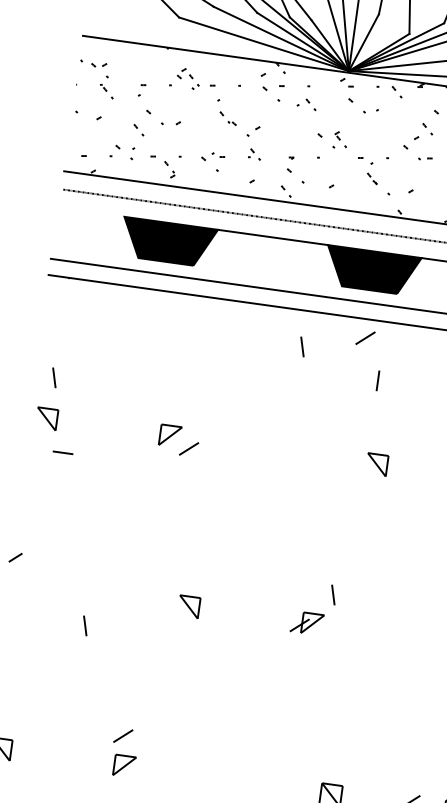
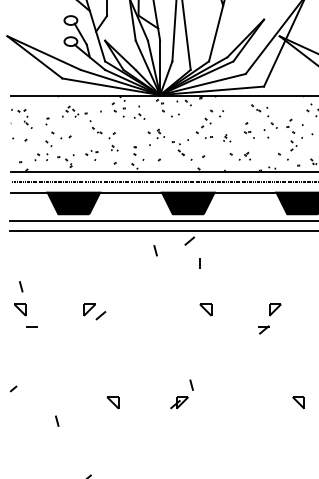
line: (90, 211) -> (28, 192), added

